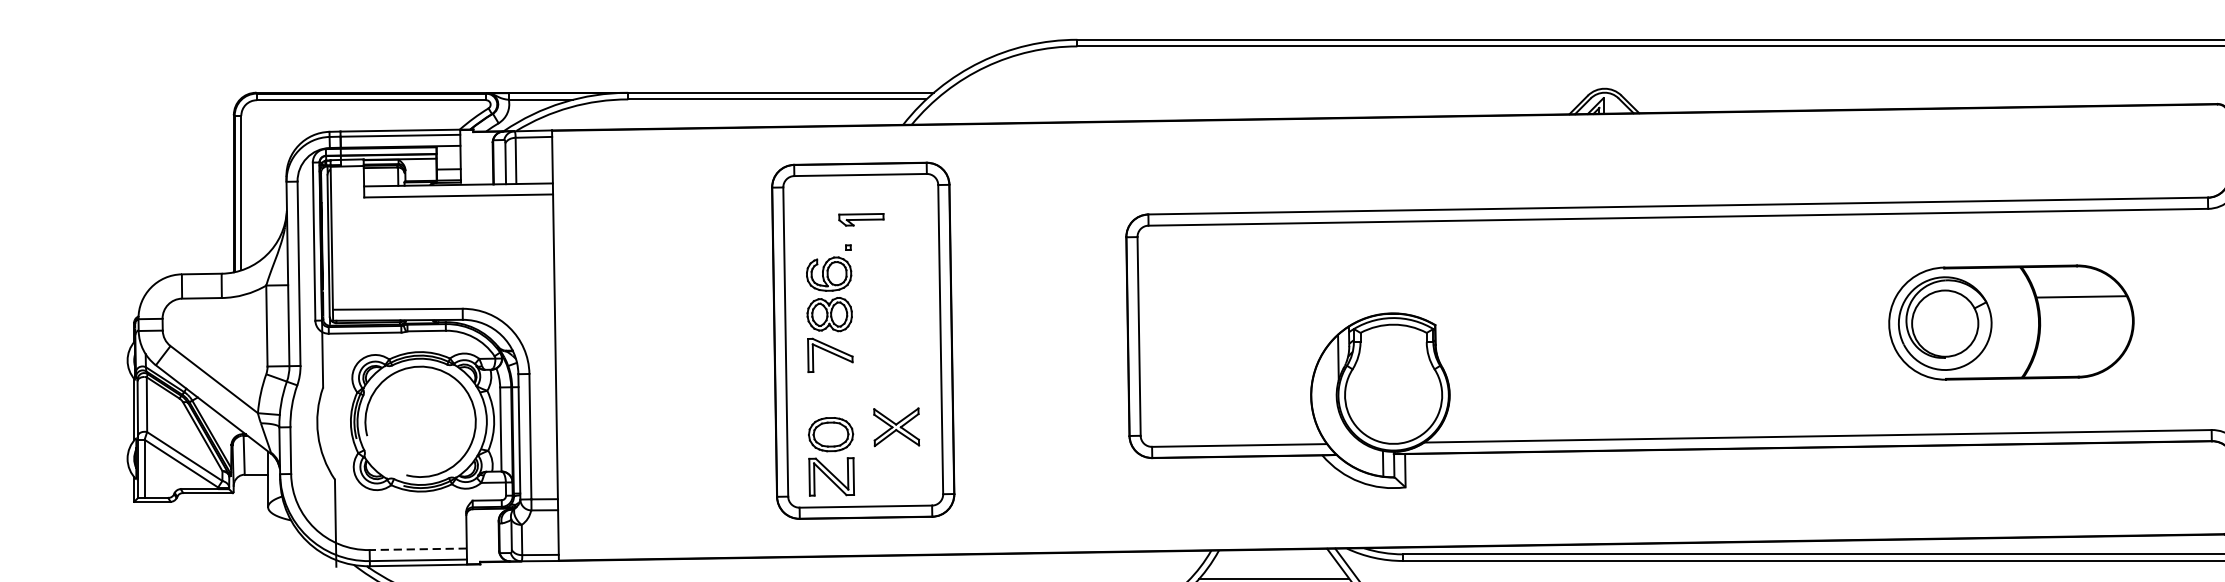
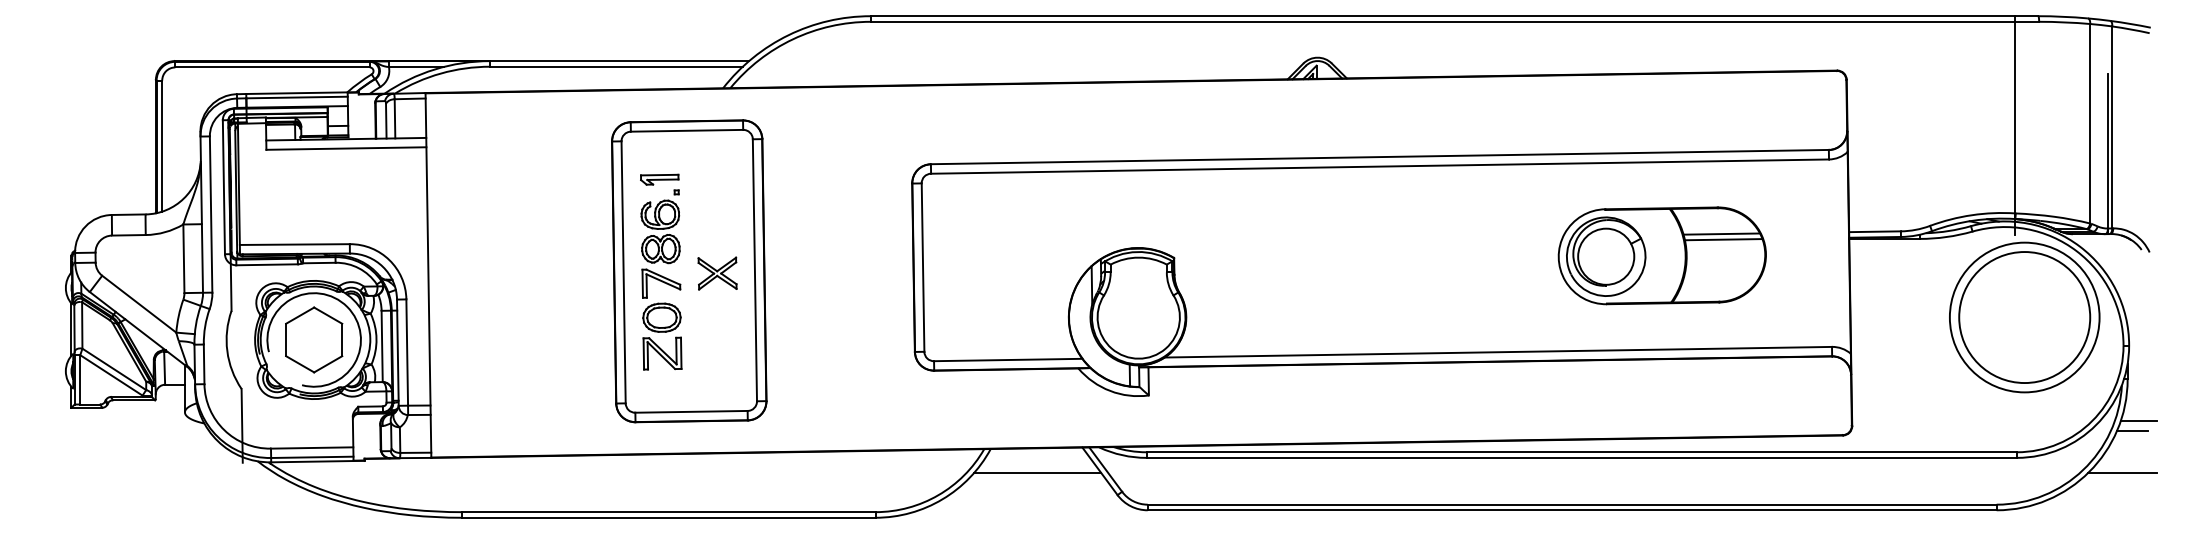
part: (861, 219) -> (659, 179), moved
line: (2083, 303) -> (1723, 239), added
part: (421, 421) -> (314, 339), added
part: (896, 427) -> (717, 273), moved
part: (831, 456) -> (662, 336), moved
line: (417, 548) -> (311, 447), dashed -> solid

